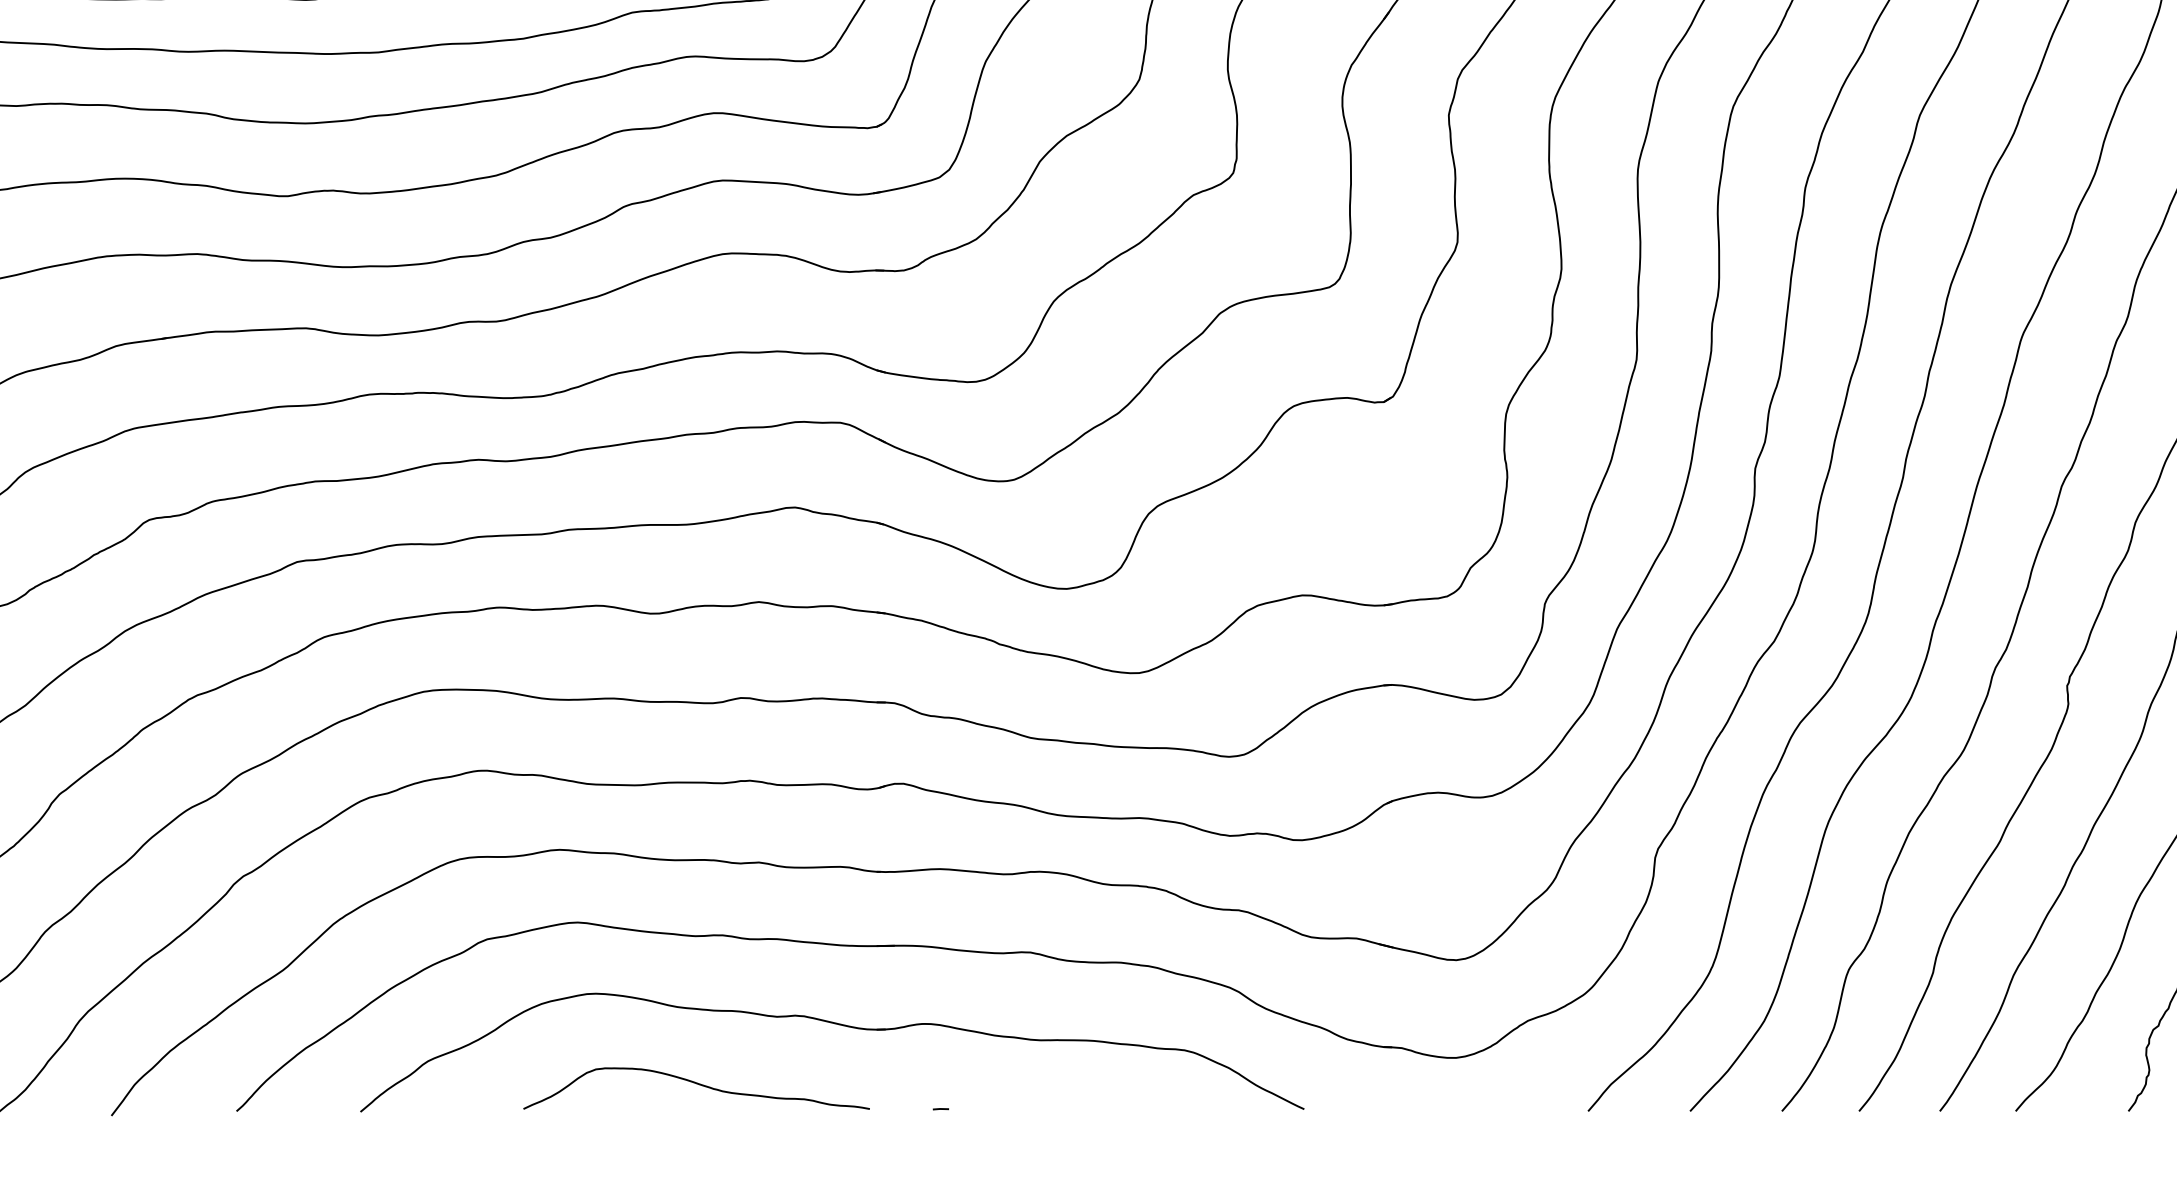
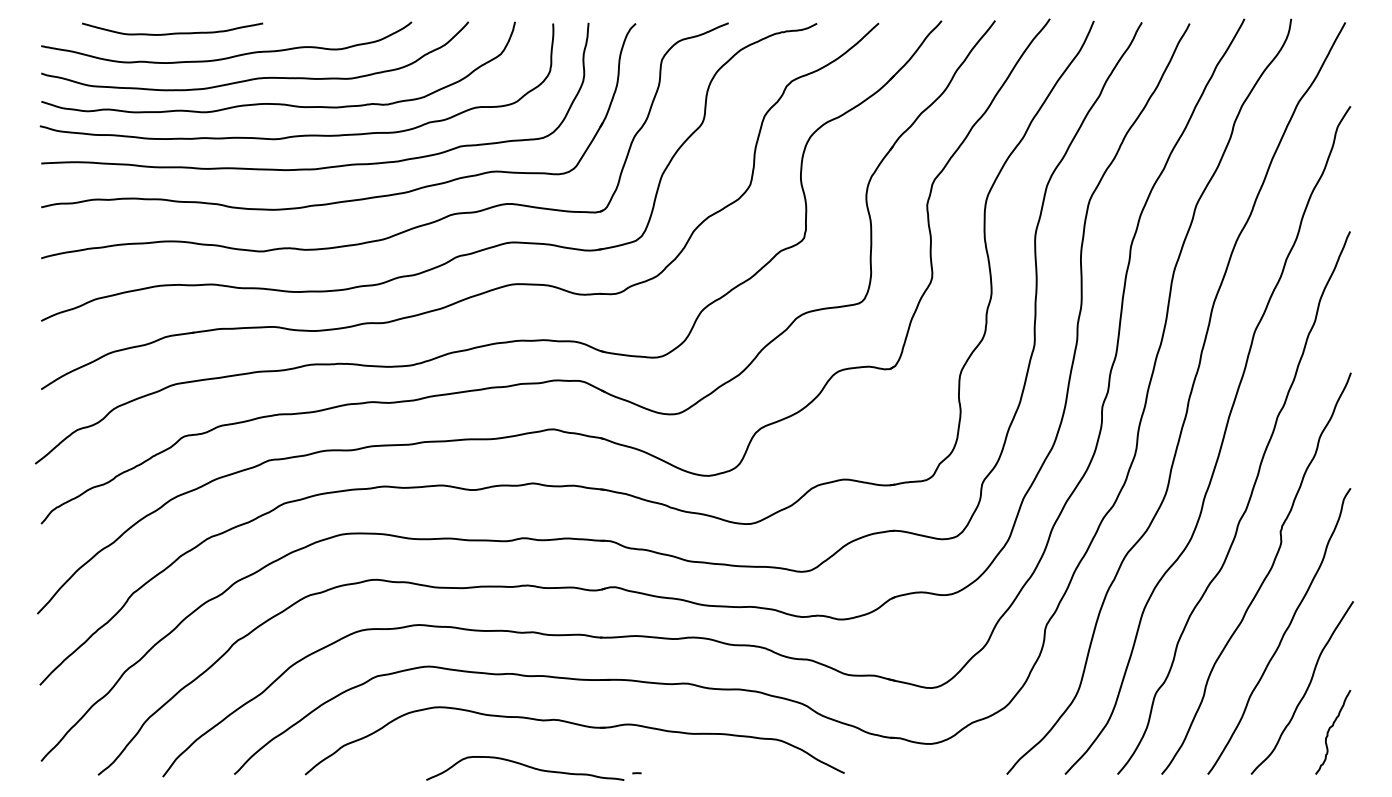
curve: (696, 1085) -> (525, 766), moved

